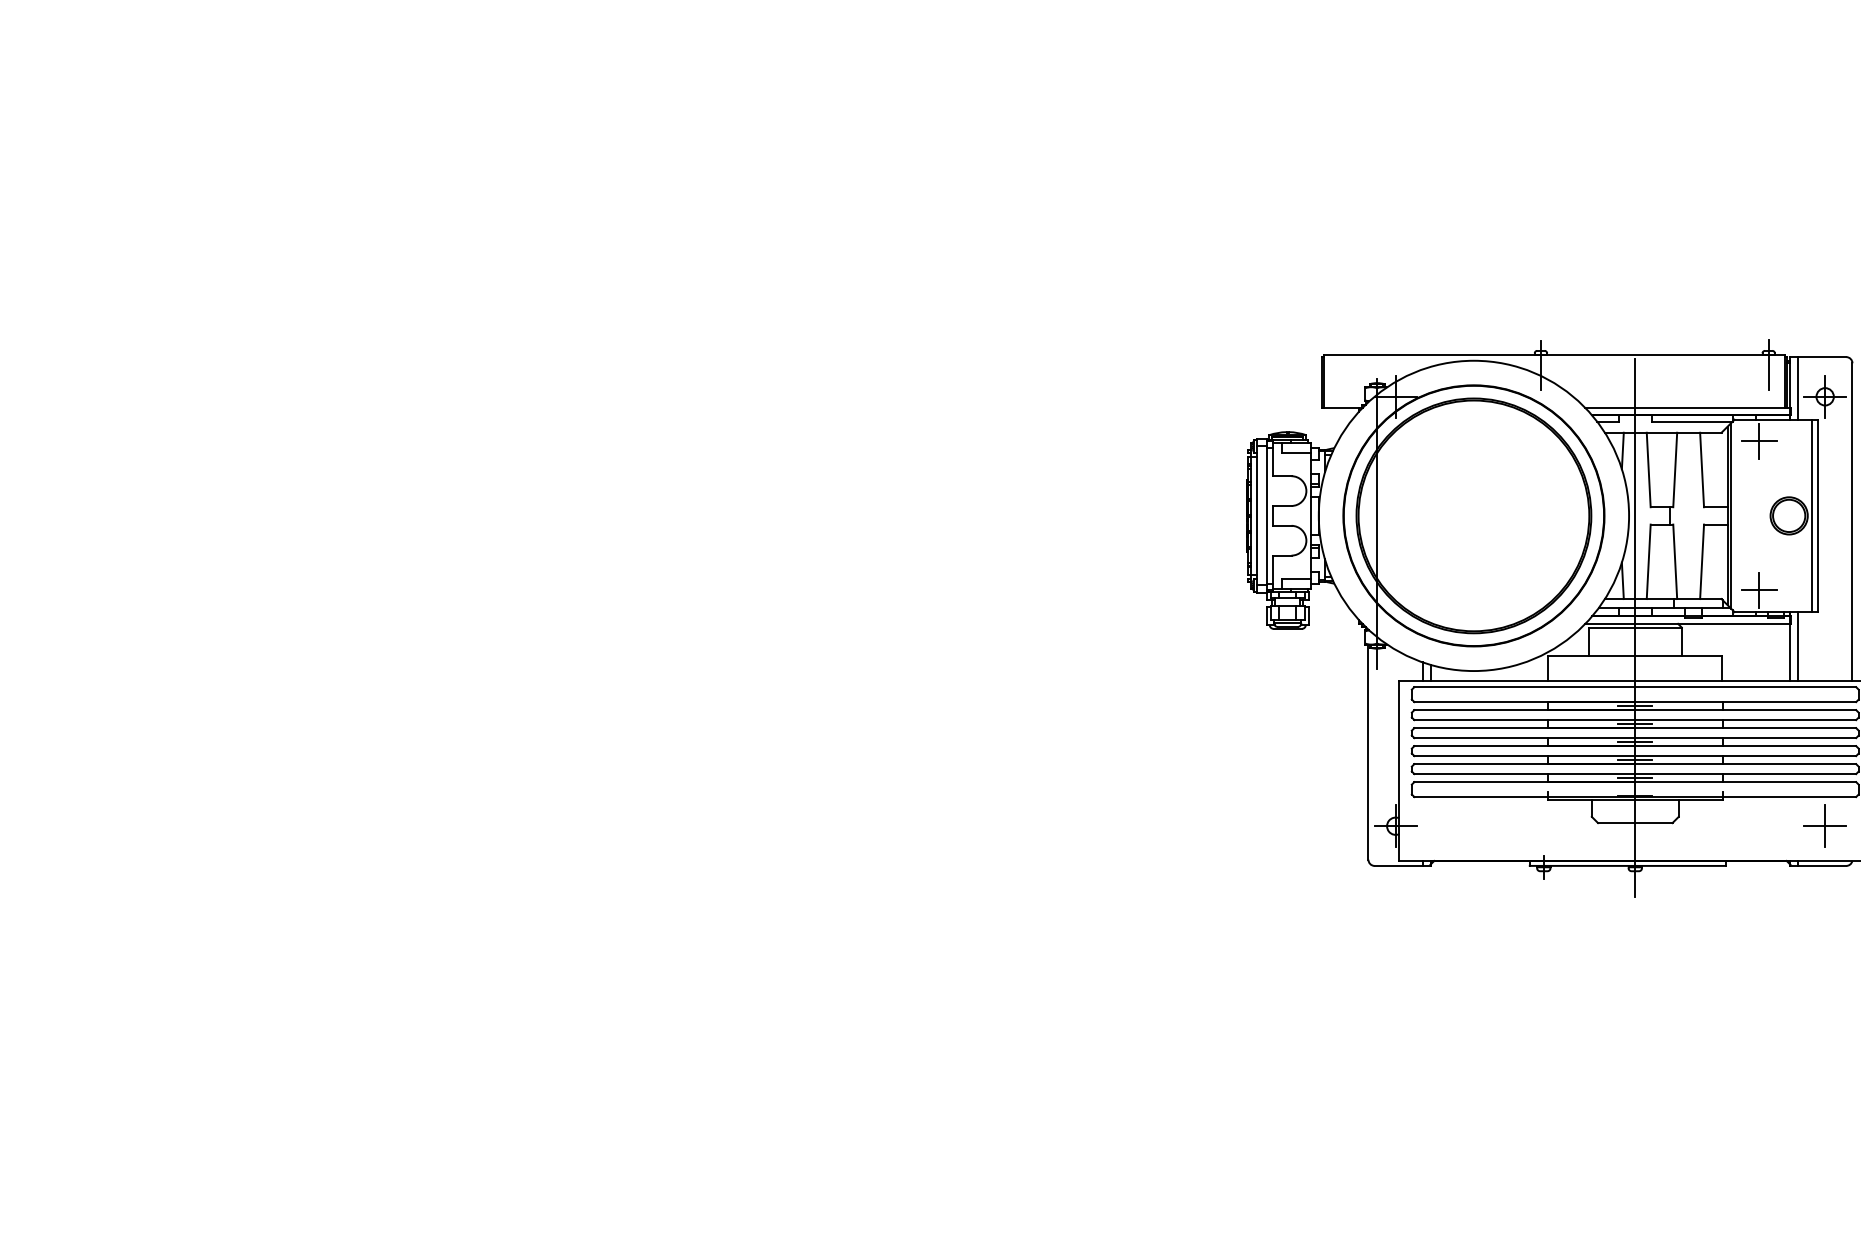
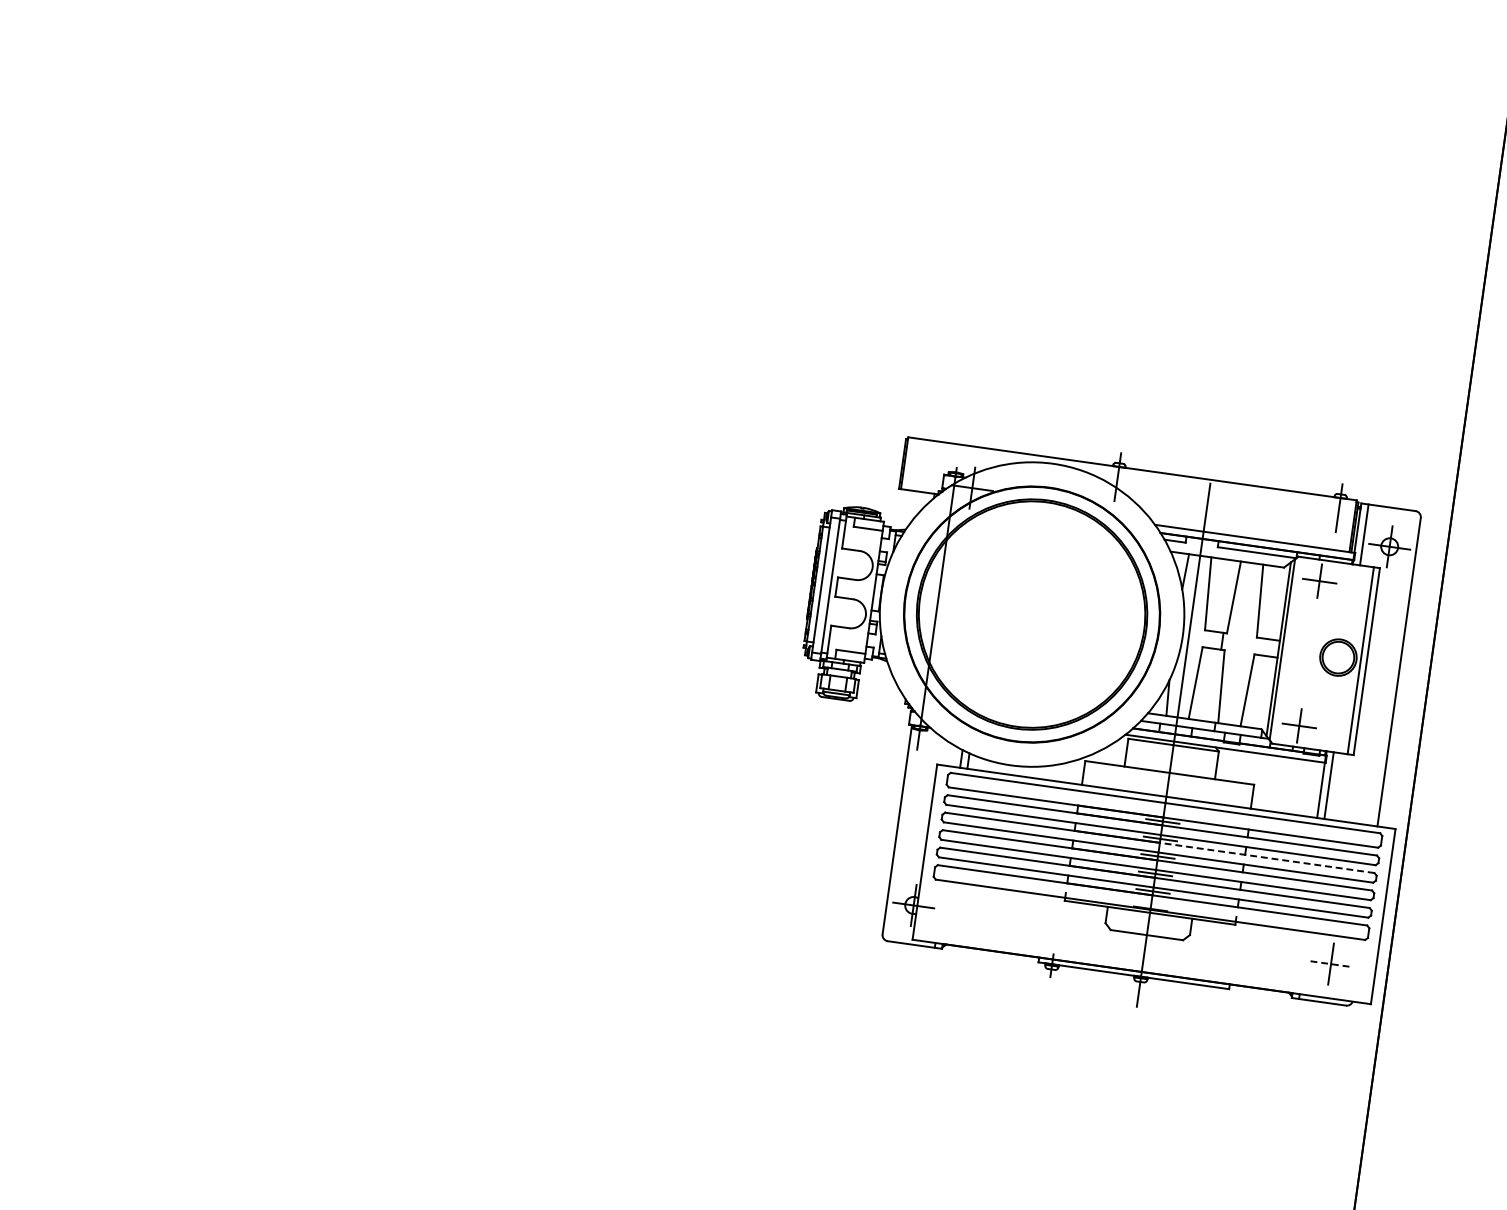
line: (1745, 728) -> (1266, 858), solid -> dashed
line: (1825, 826) -> (1331, 964), solid -> dashed

